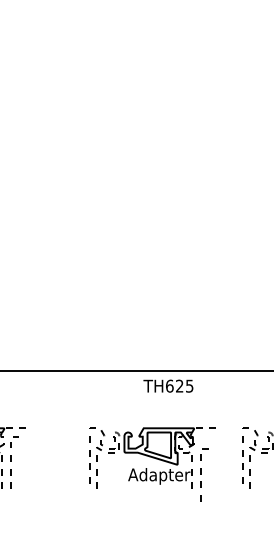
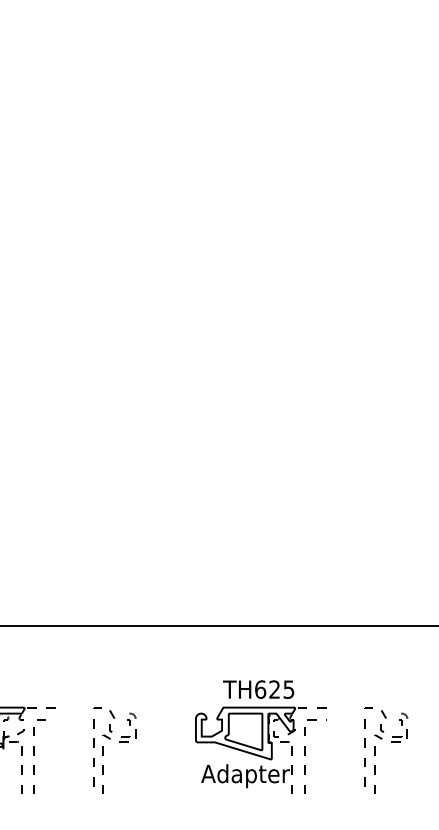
text: (168, 386) -> (258, 689), moved
curve: (107, 452) -> (119, 742), moved
line: (201, 474) -> (305, 755), moved

